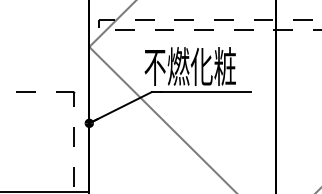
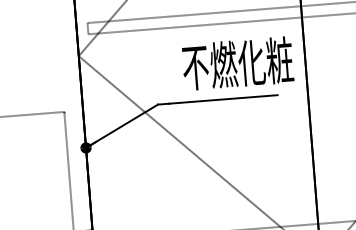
text: (189, 66) -> (236, 63), moved

